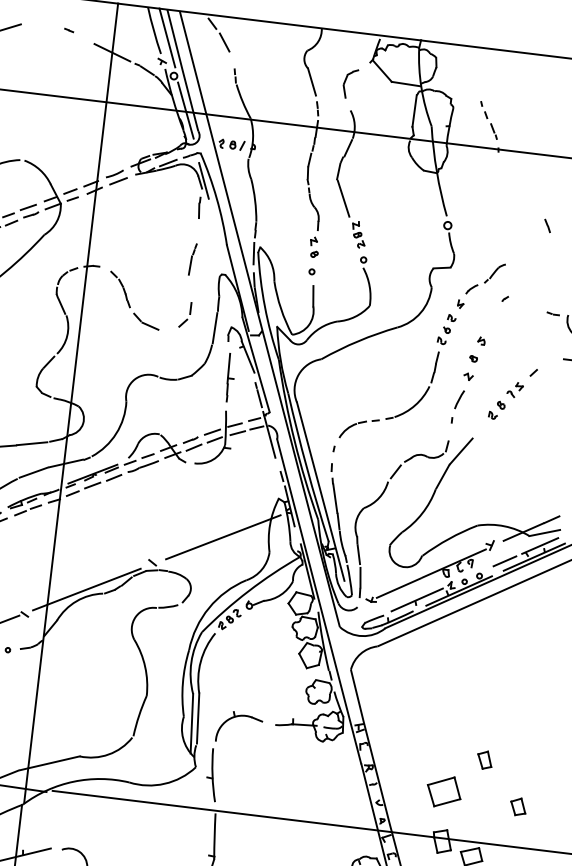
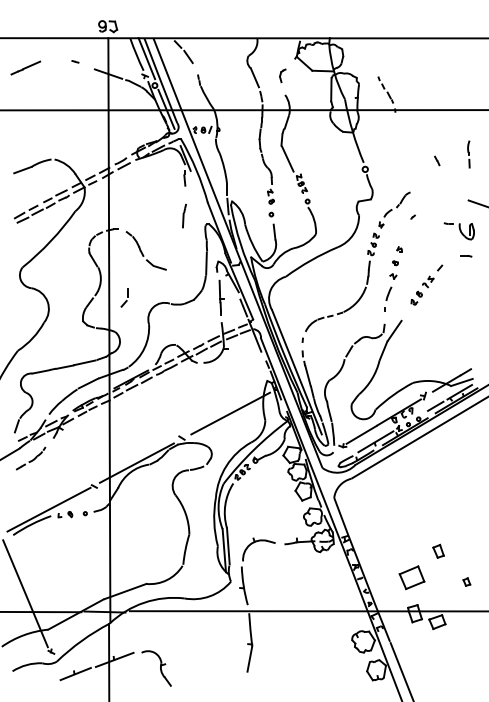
part: (350, 83) -> (282, 75), size x0.6
part: (184, 314) -> (124, 297), moved
part: (518, 806) -> (466, 581), size x0.6

